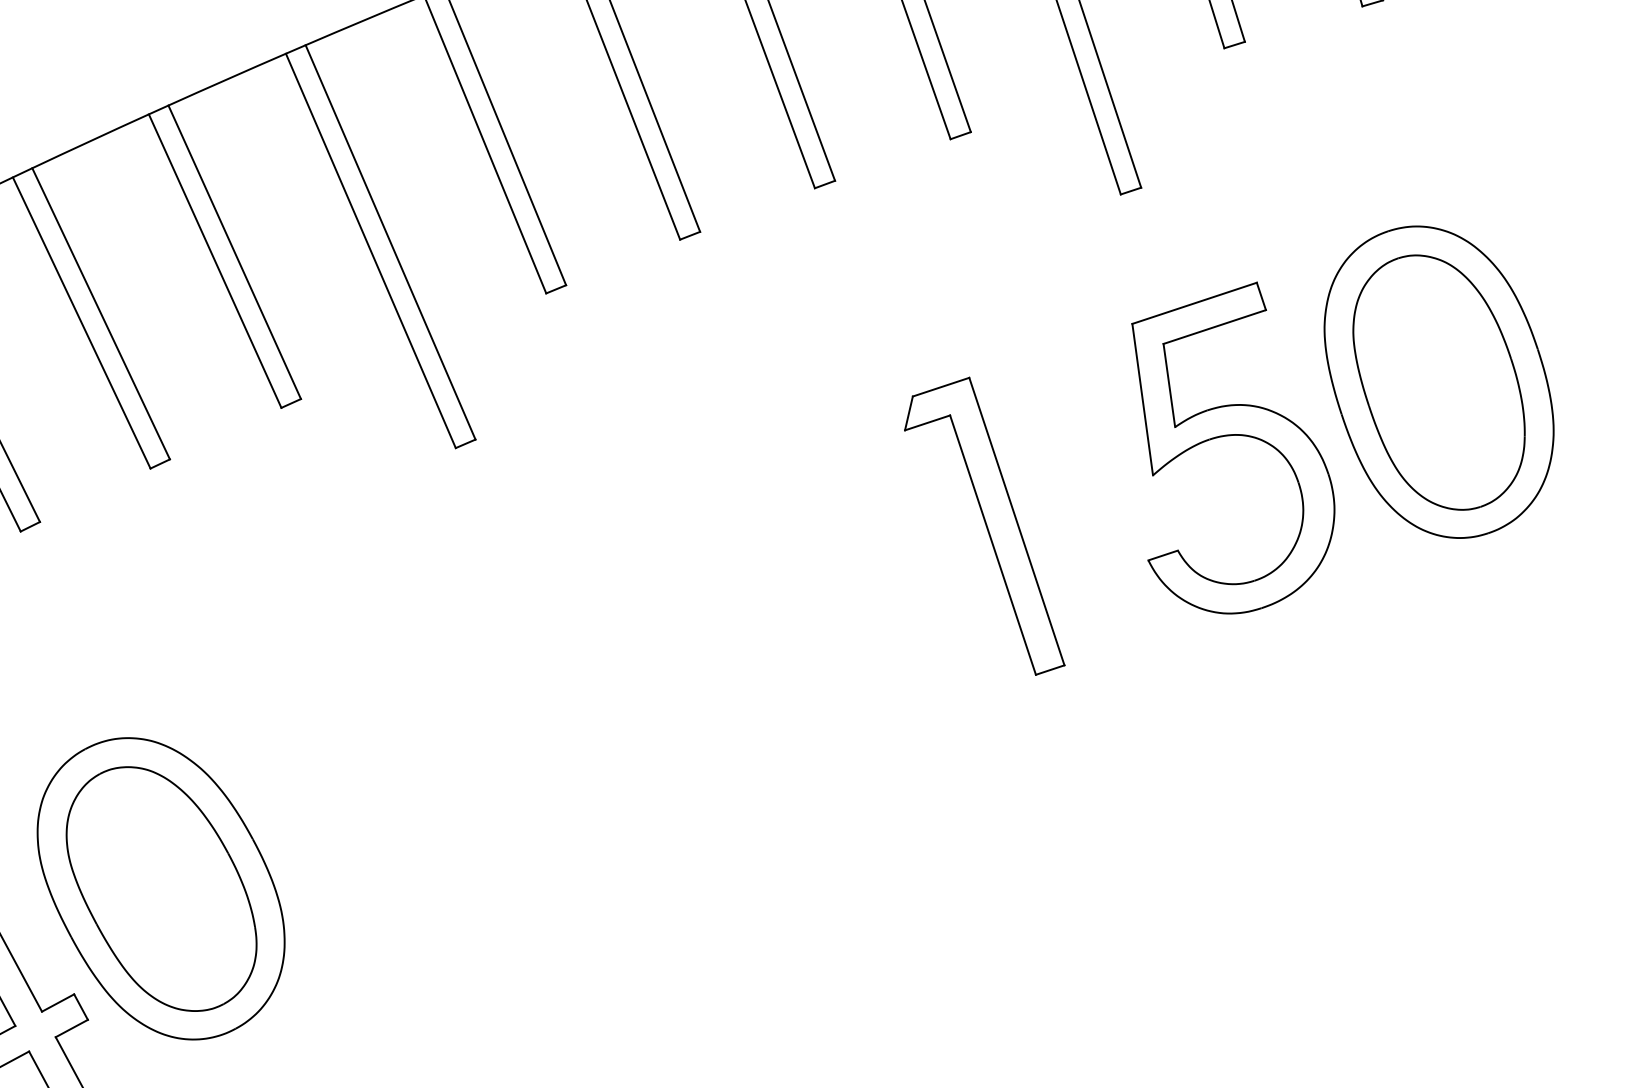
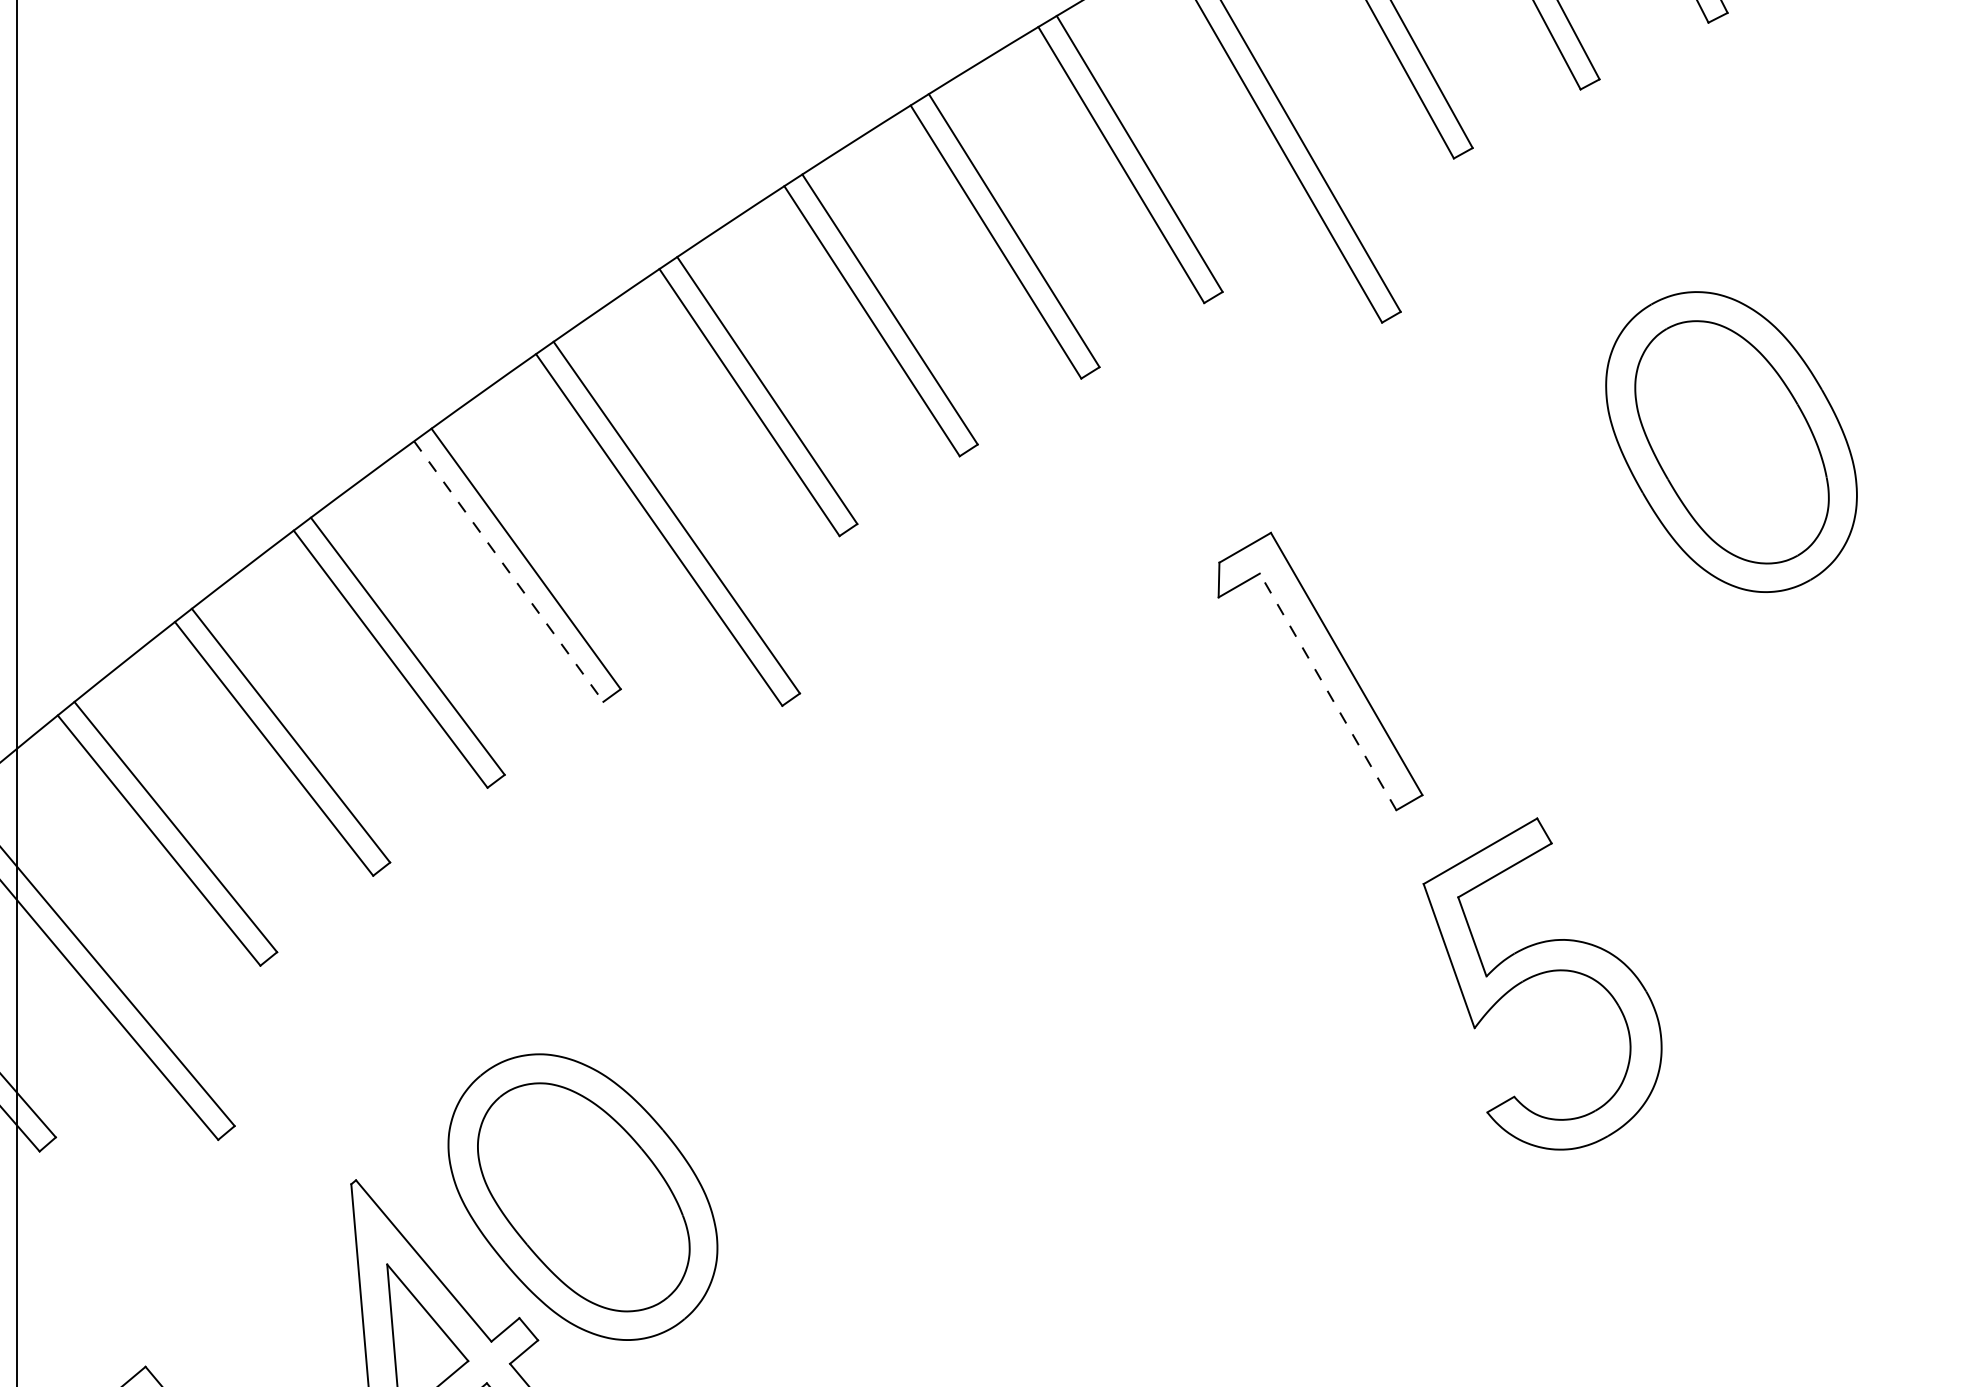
line: (215, 261) -> (509, 571), solid -> dashed
part: (1226, 436) -> (1538, 975), moved
line: (993, 544) -> (1328, 691), solid -> dashed

